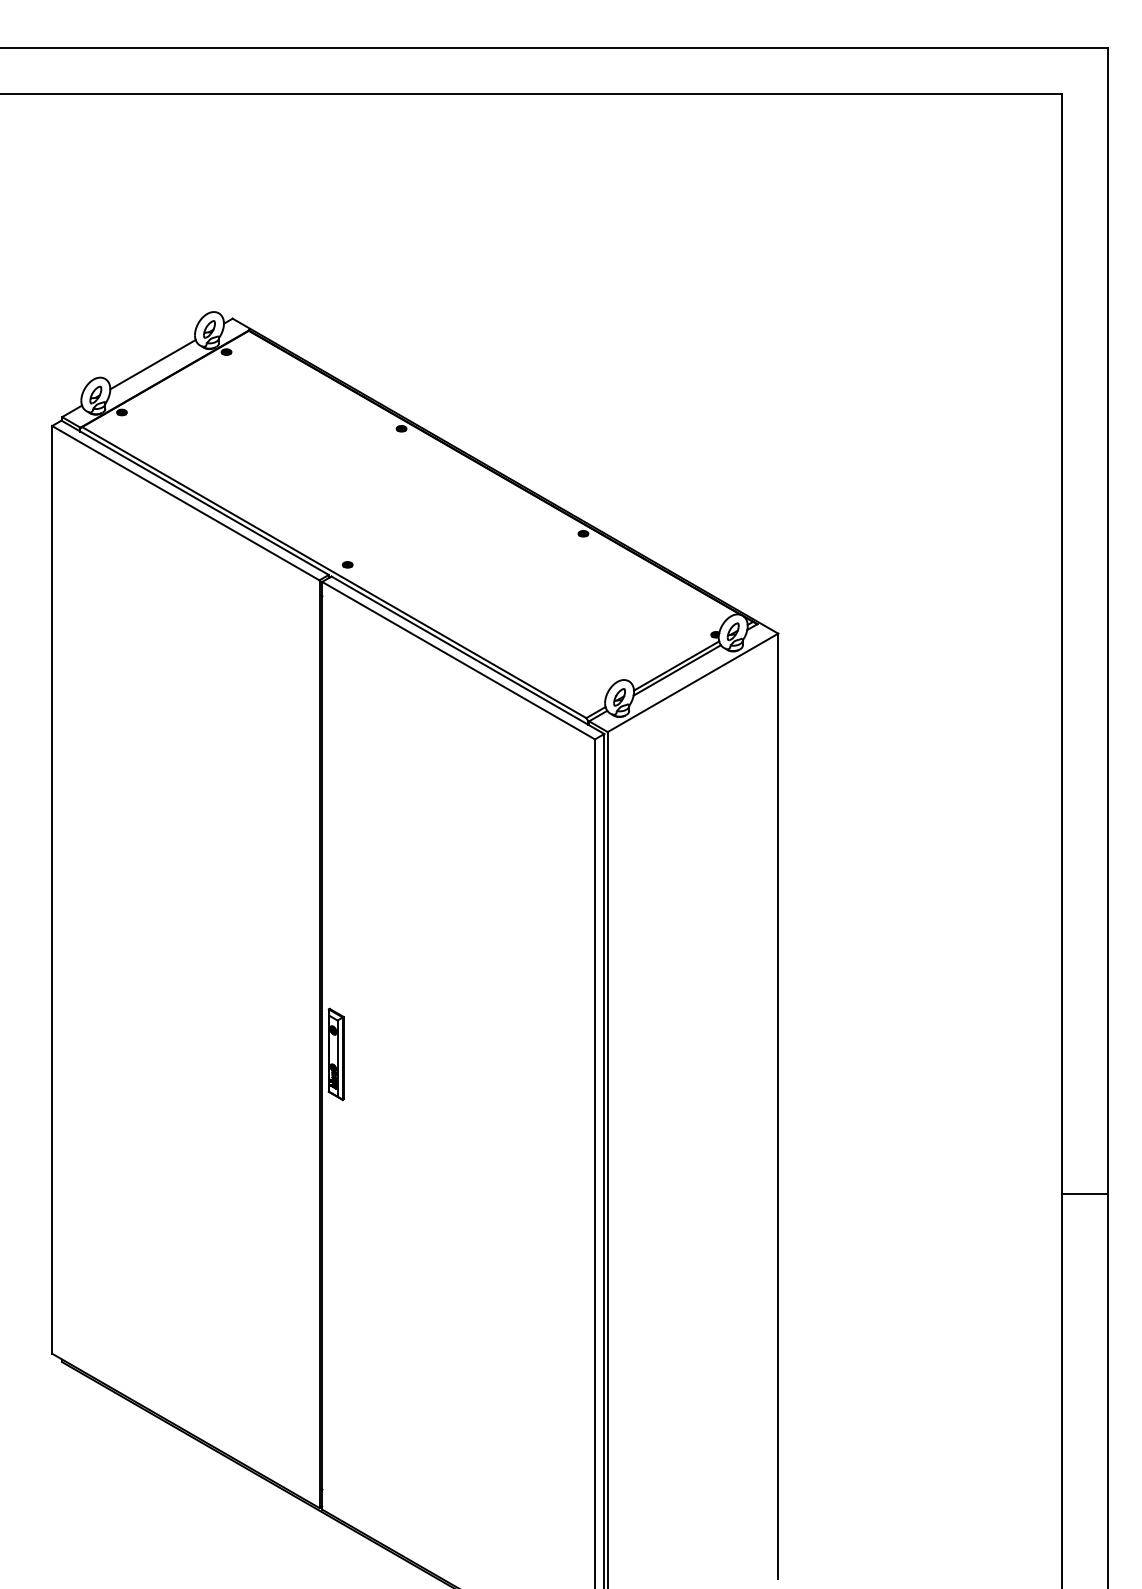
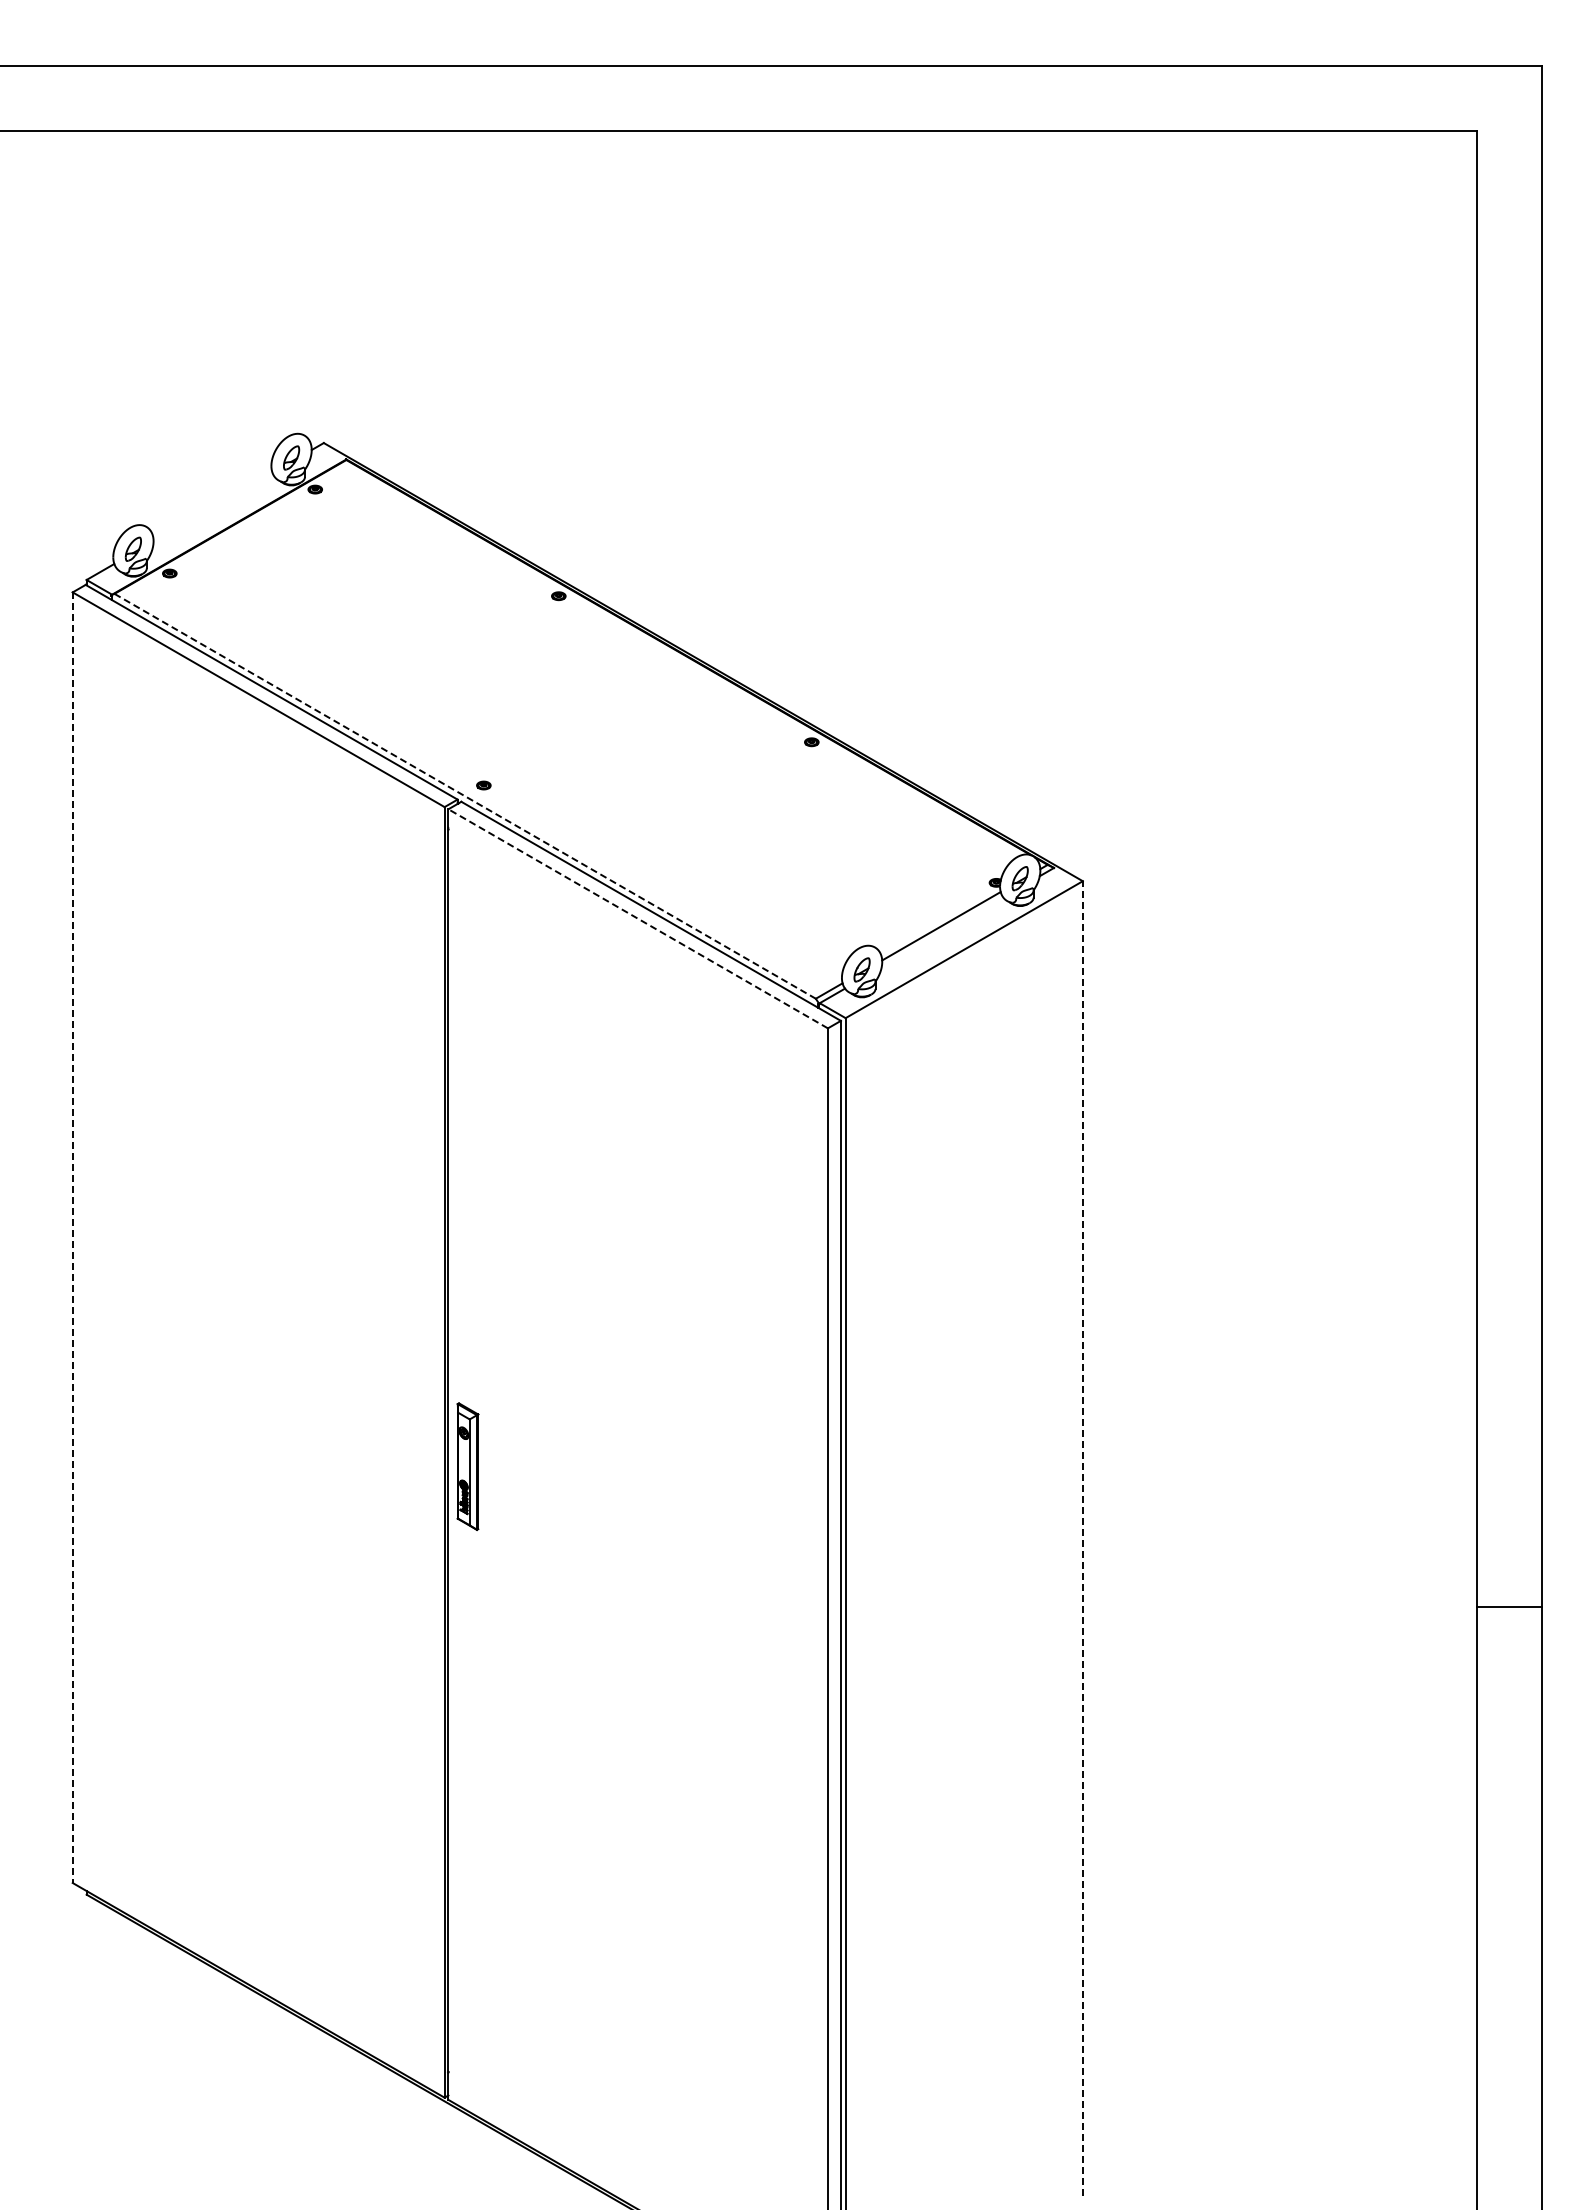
line: (152, 364) -> (212, 506), removed
line: (334, 572) -> (465, 796), solid -> dashed
line: (458, 660) -> (637, 918), solid -> dashed
line: (677, 670) -> (942, 932), removed
line: (52, 890) -> (72, 1238), solid -> dashed
line: (778, 1106) -> (1082, 1538), solid -> dashed
line: (1084, 1193) -> (1509, 1607), moved

